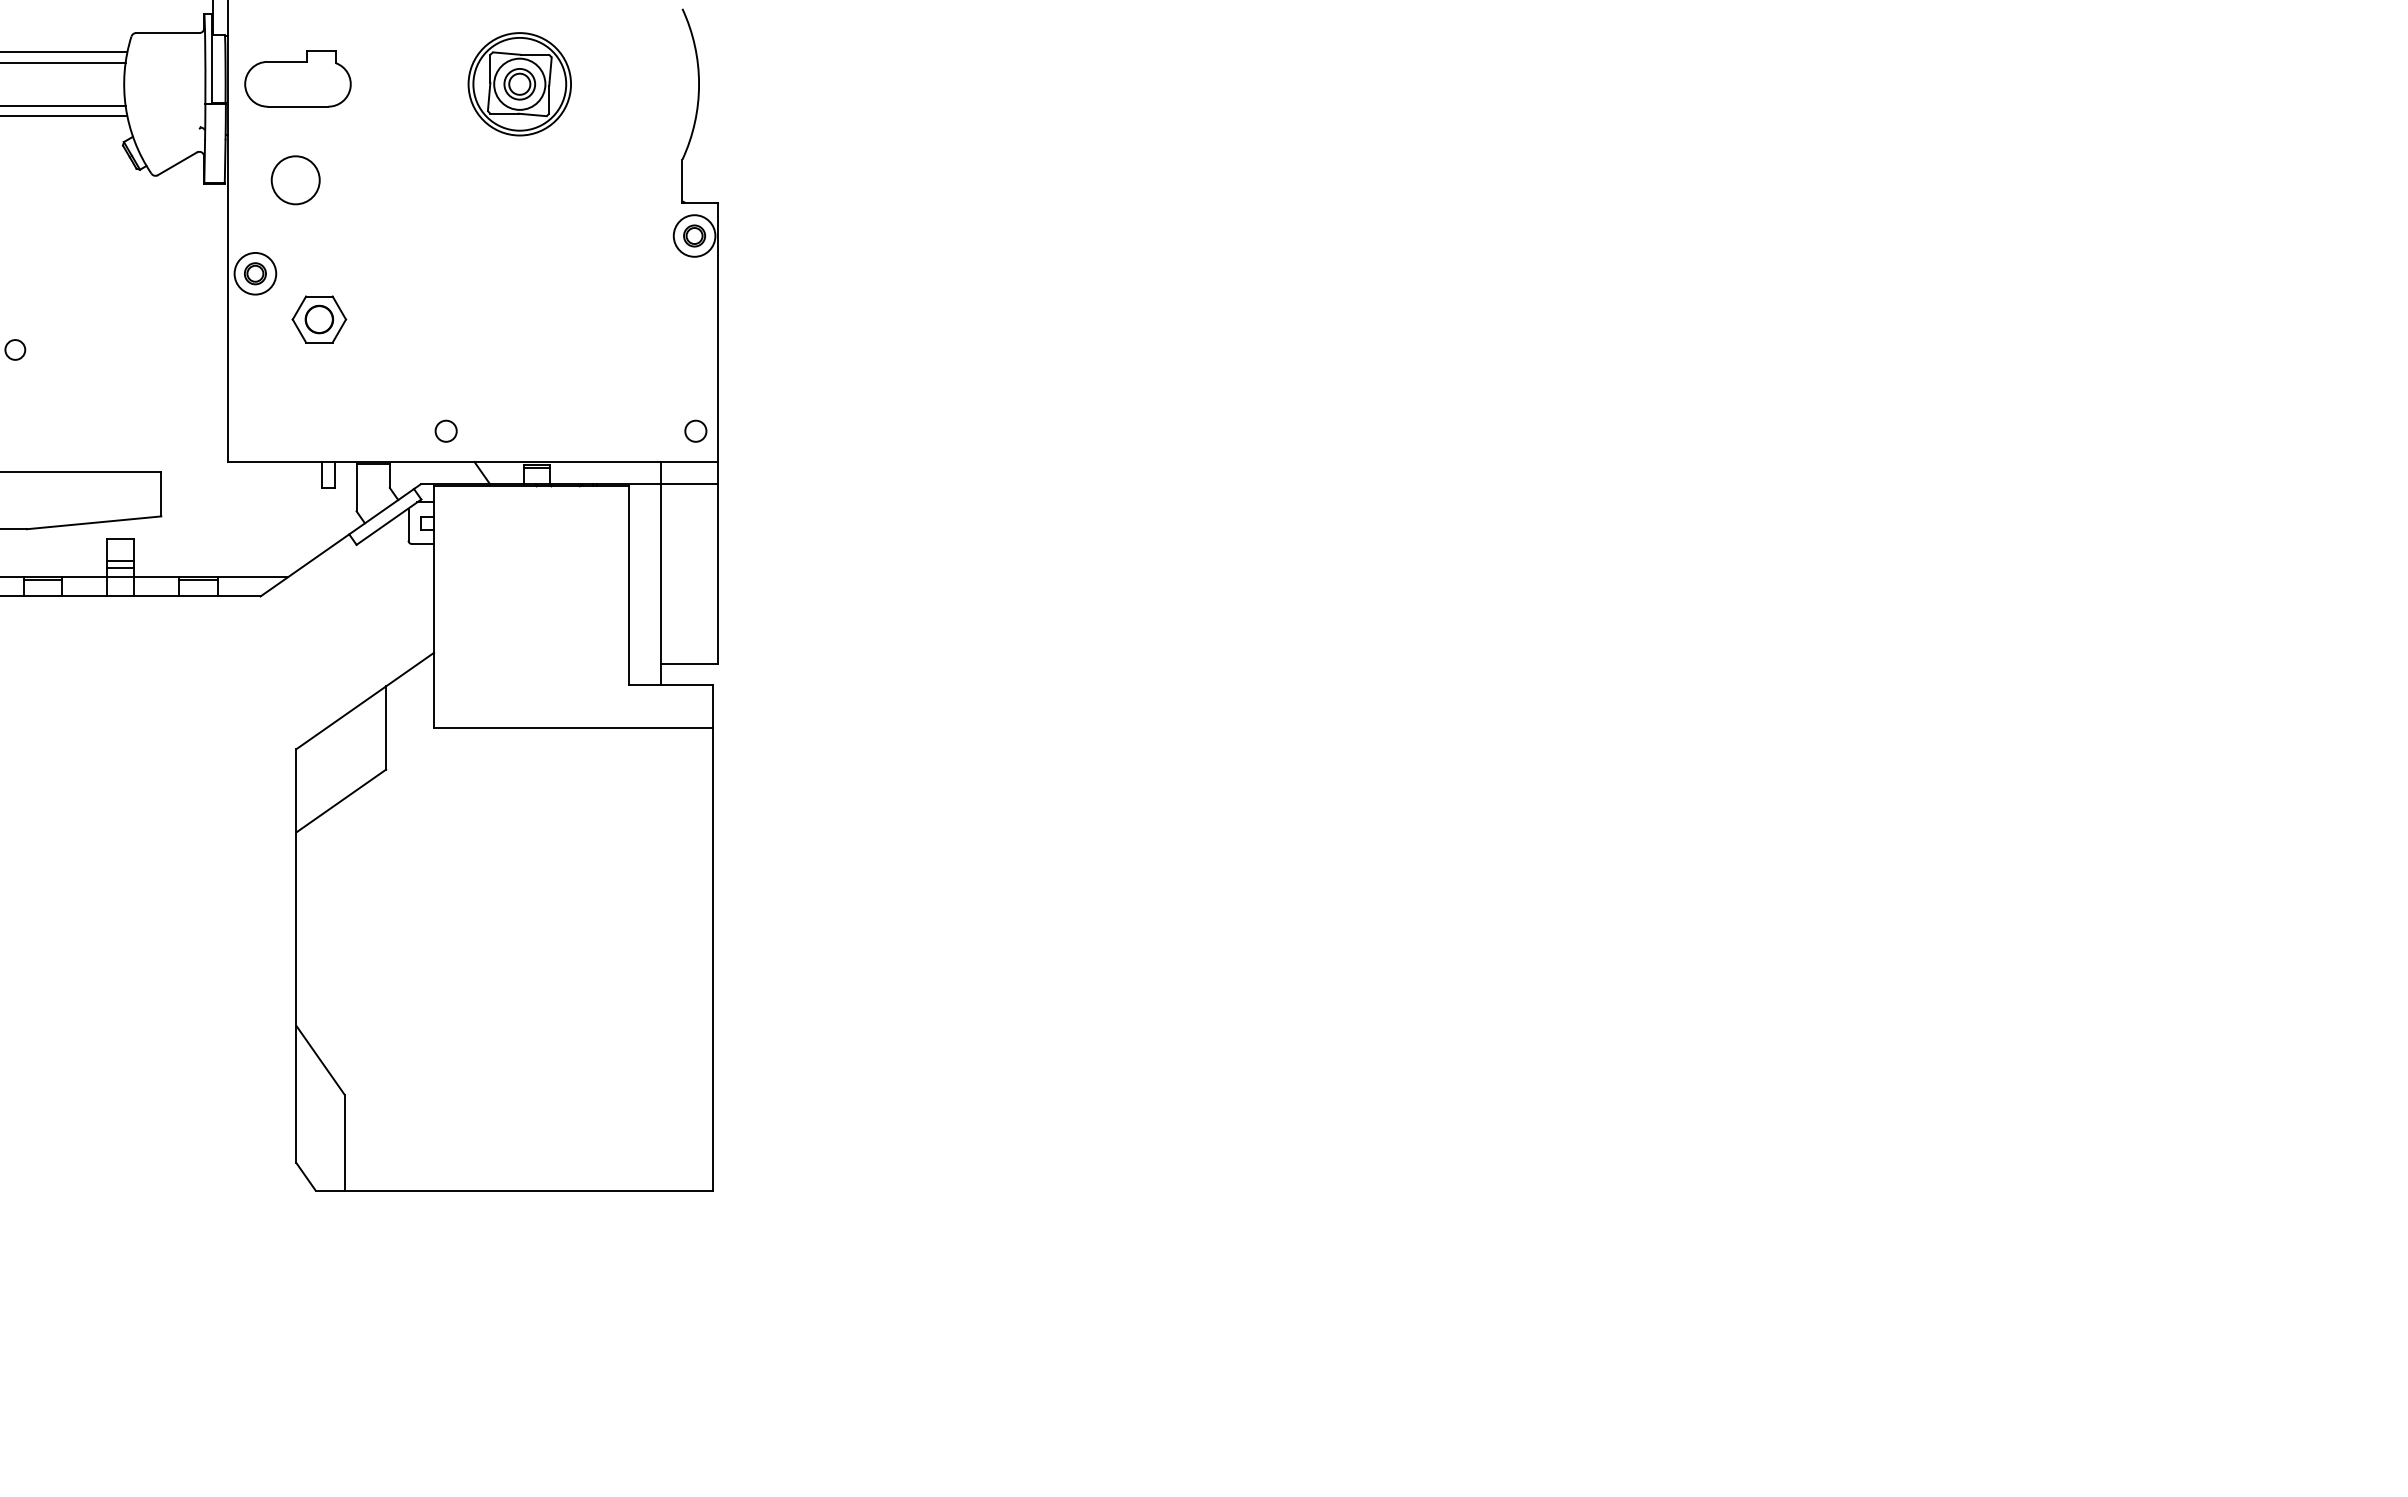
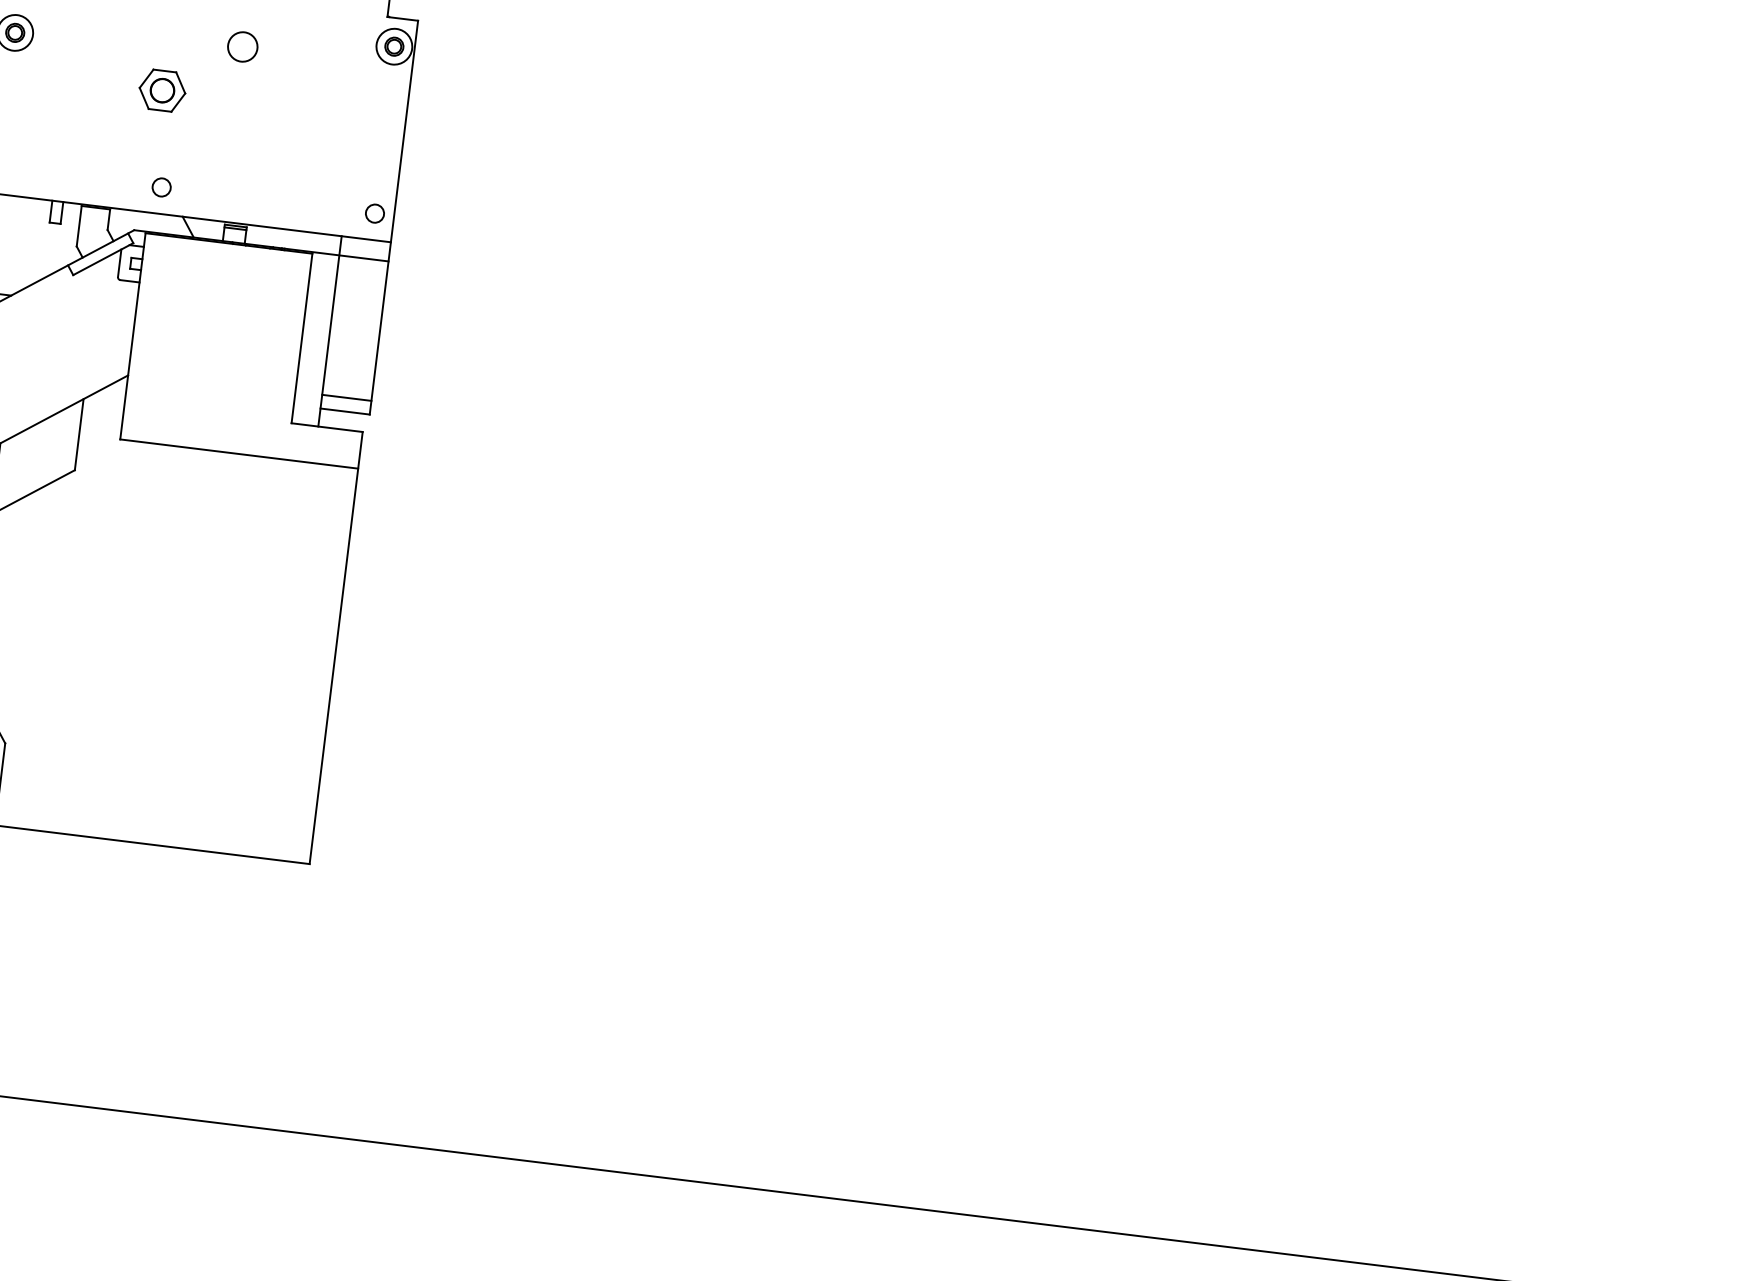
circle: (519, 257) -> (242, 46), added
part: (319, 319) -> (162, 90), moved
line: (689, 647) -> (346, 397), added

